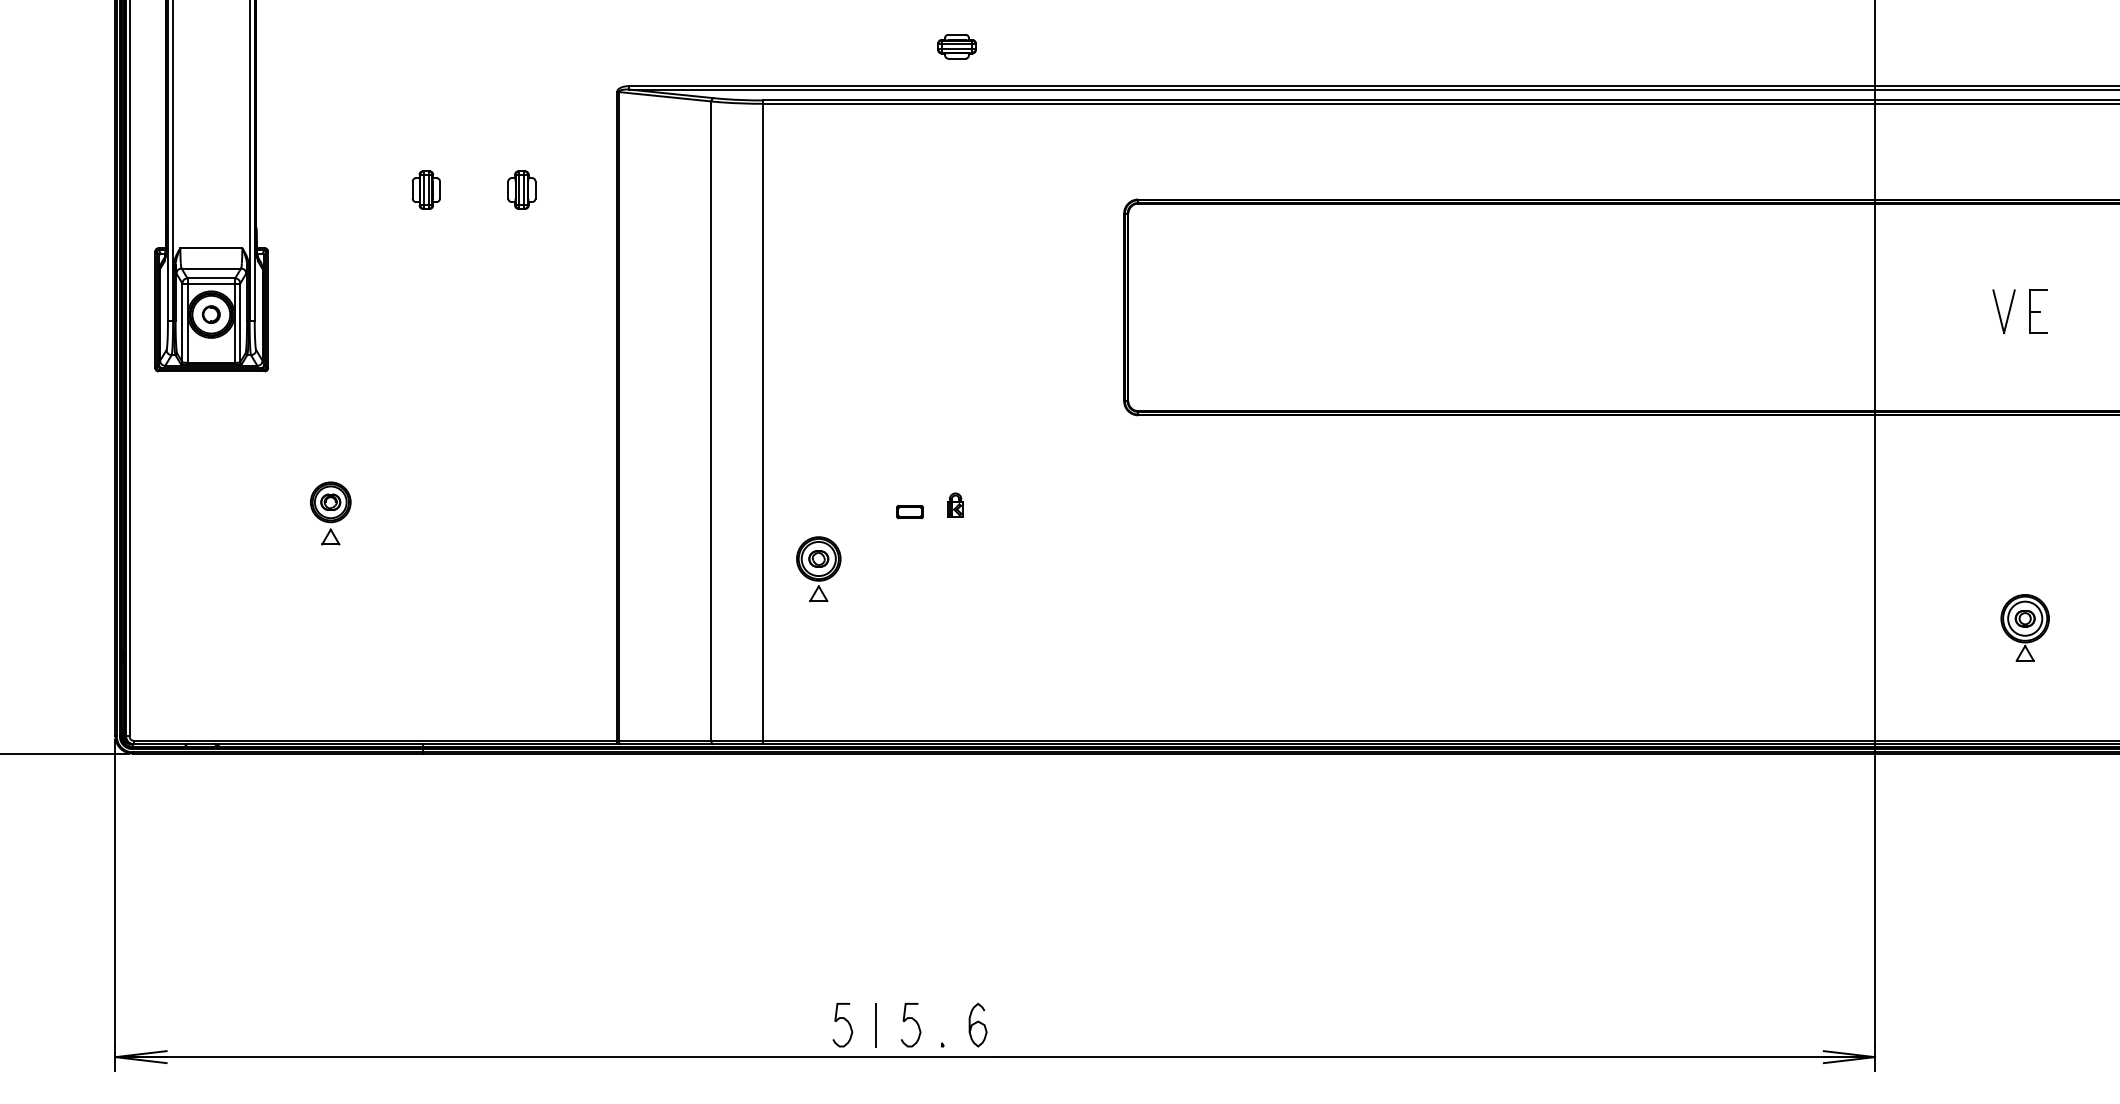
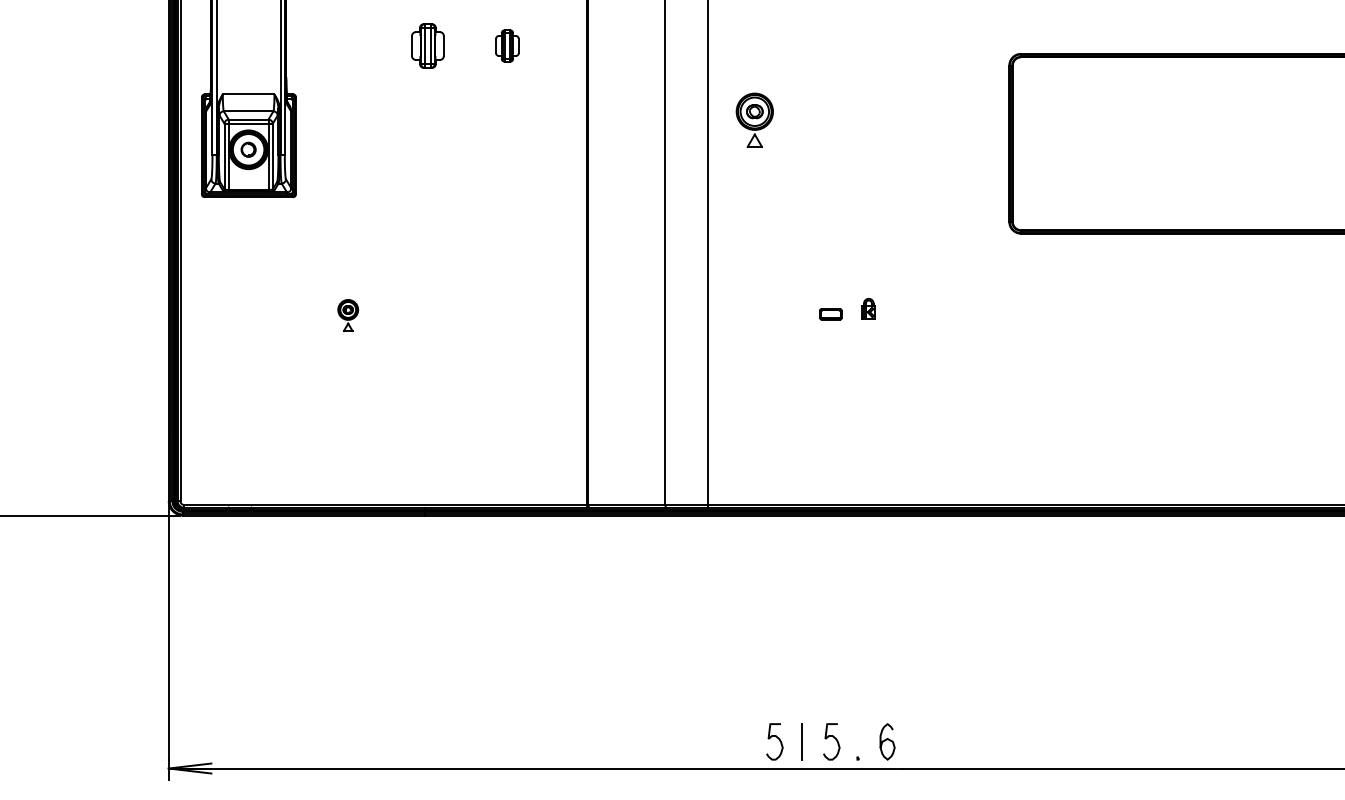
part: (425, 189) -> (427, 45), size x1.4
part: (330, 513) -> (347, 315), size x0.6
part: (818, 569) -> (754, 120), moved

